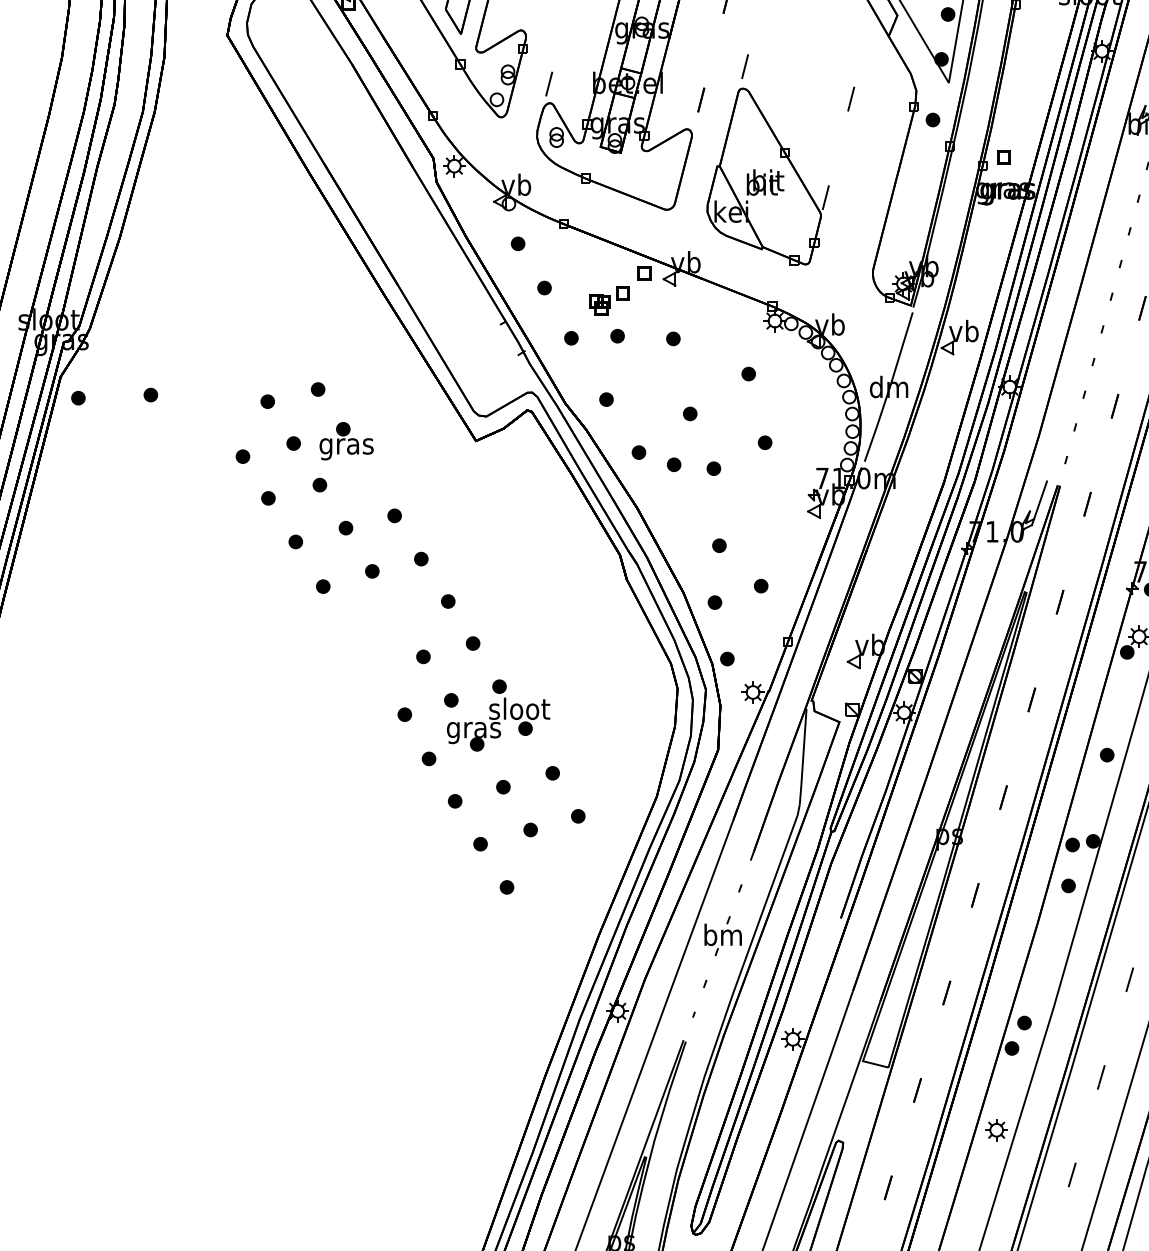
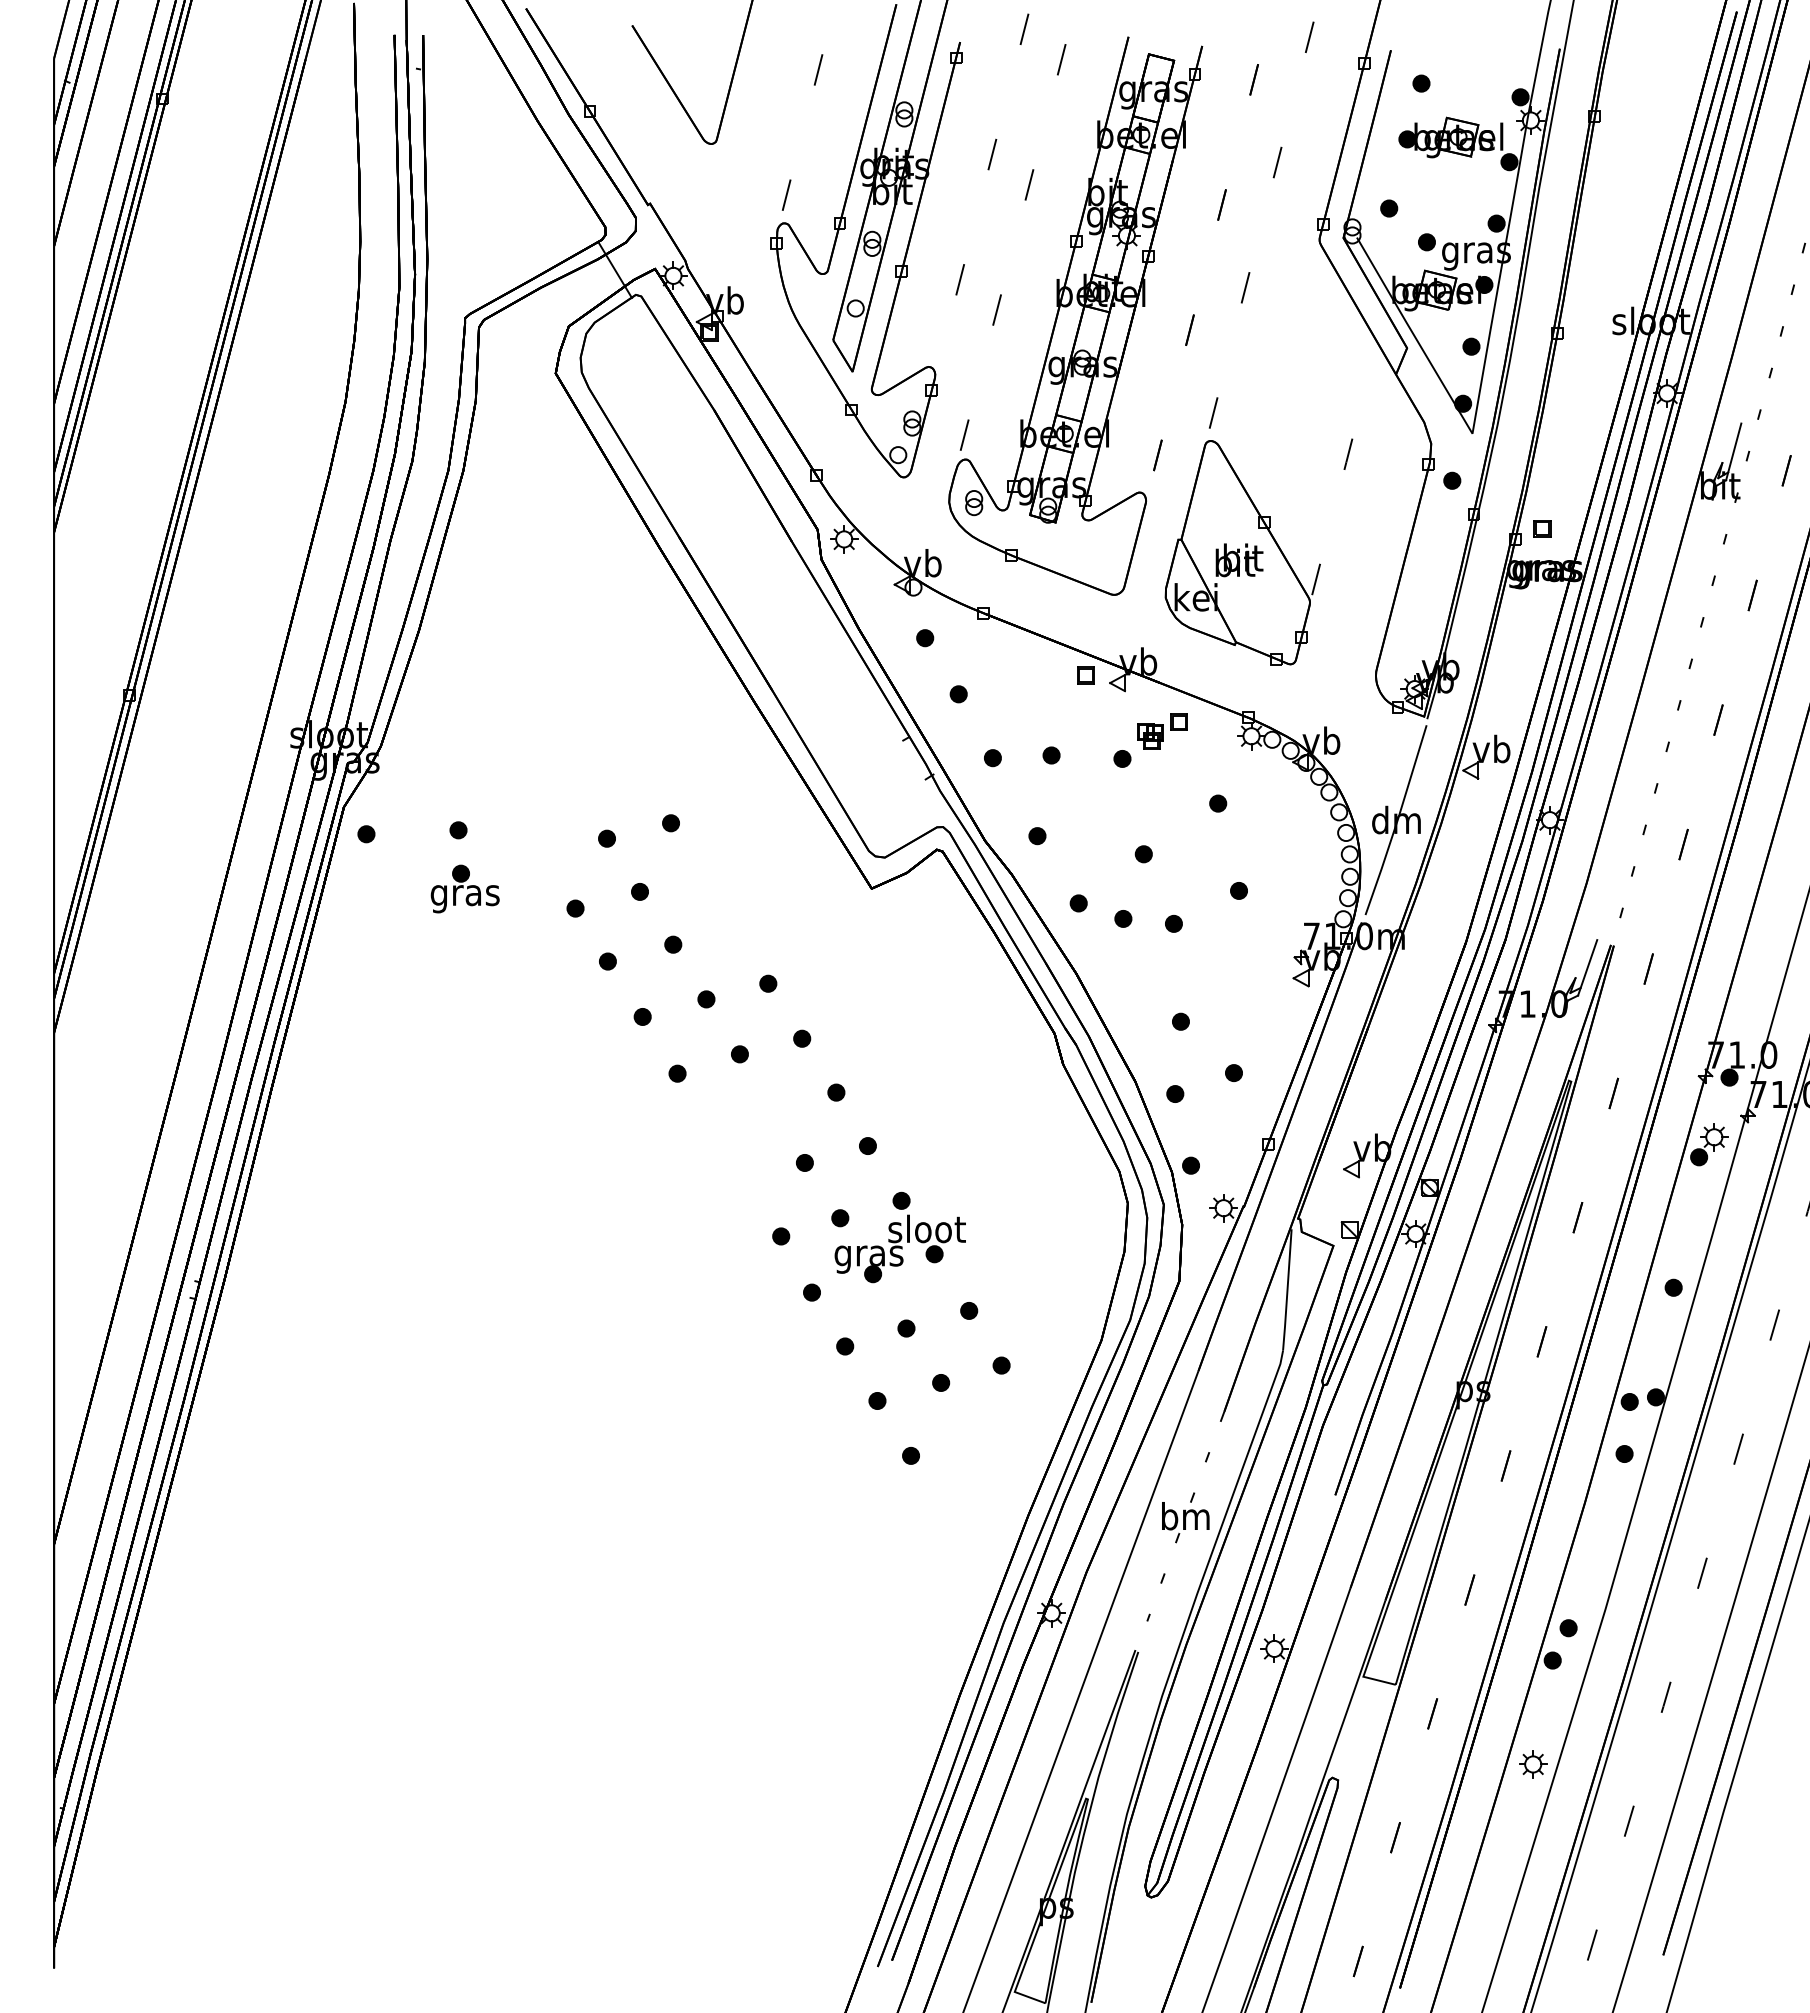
part: (609, 300) -> (1162, 731), moved
part: (346, 440) -> (464, 888), moved

